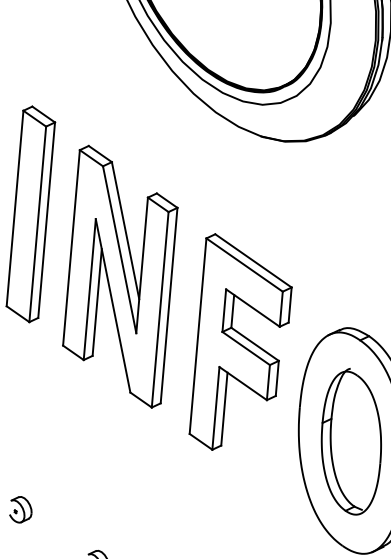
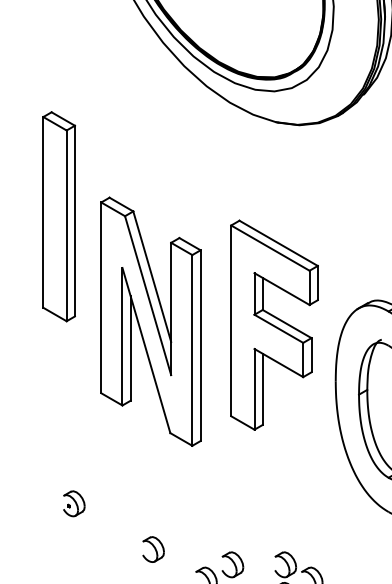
part: (119, 276) -> (150, 321), moved

